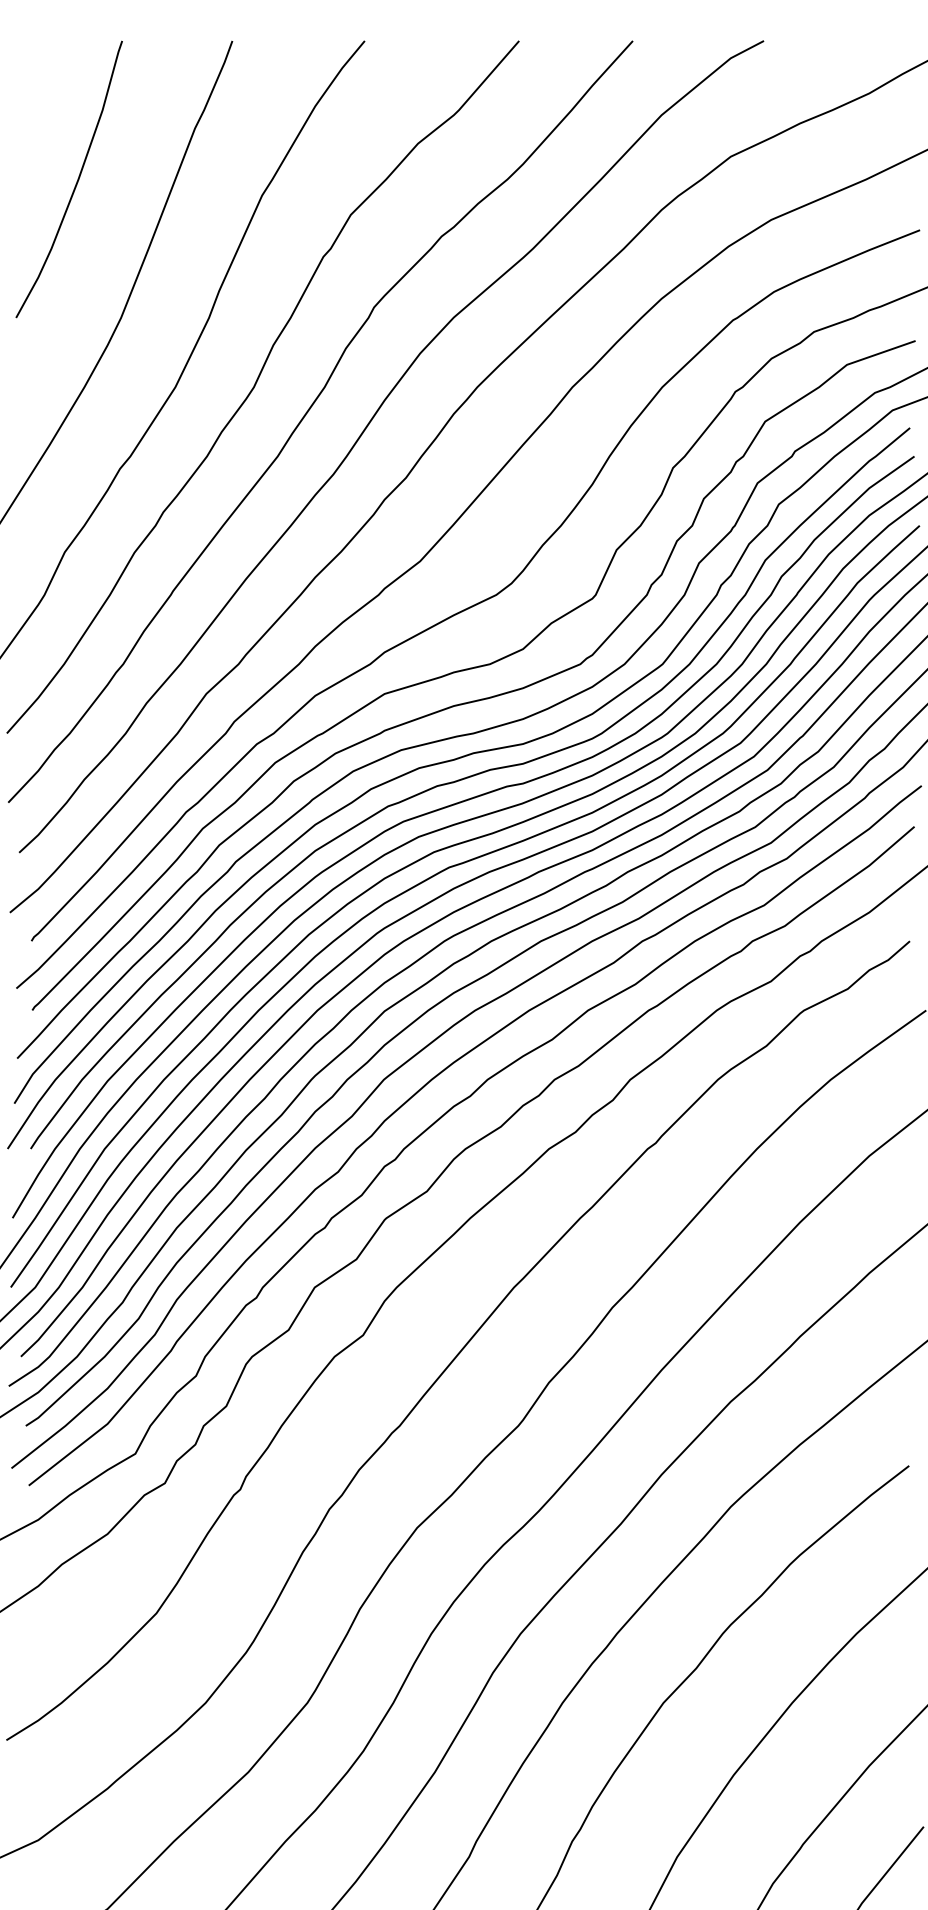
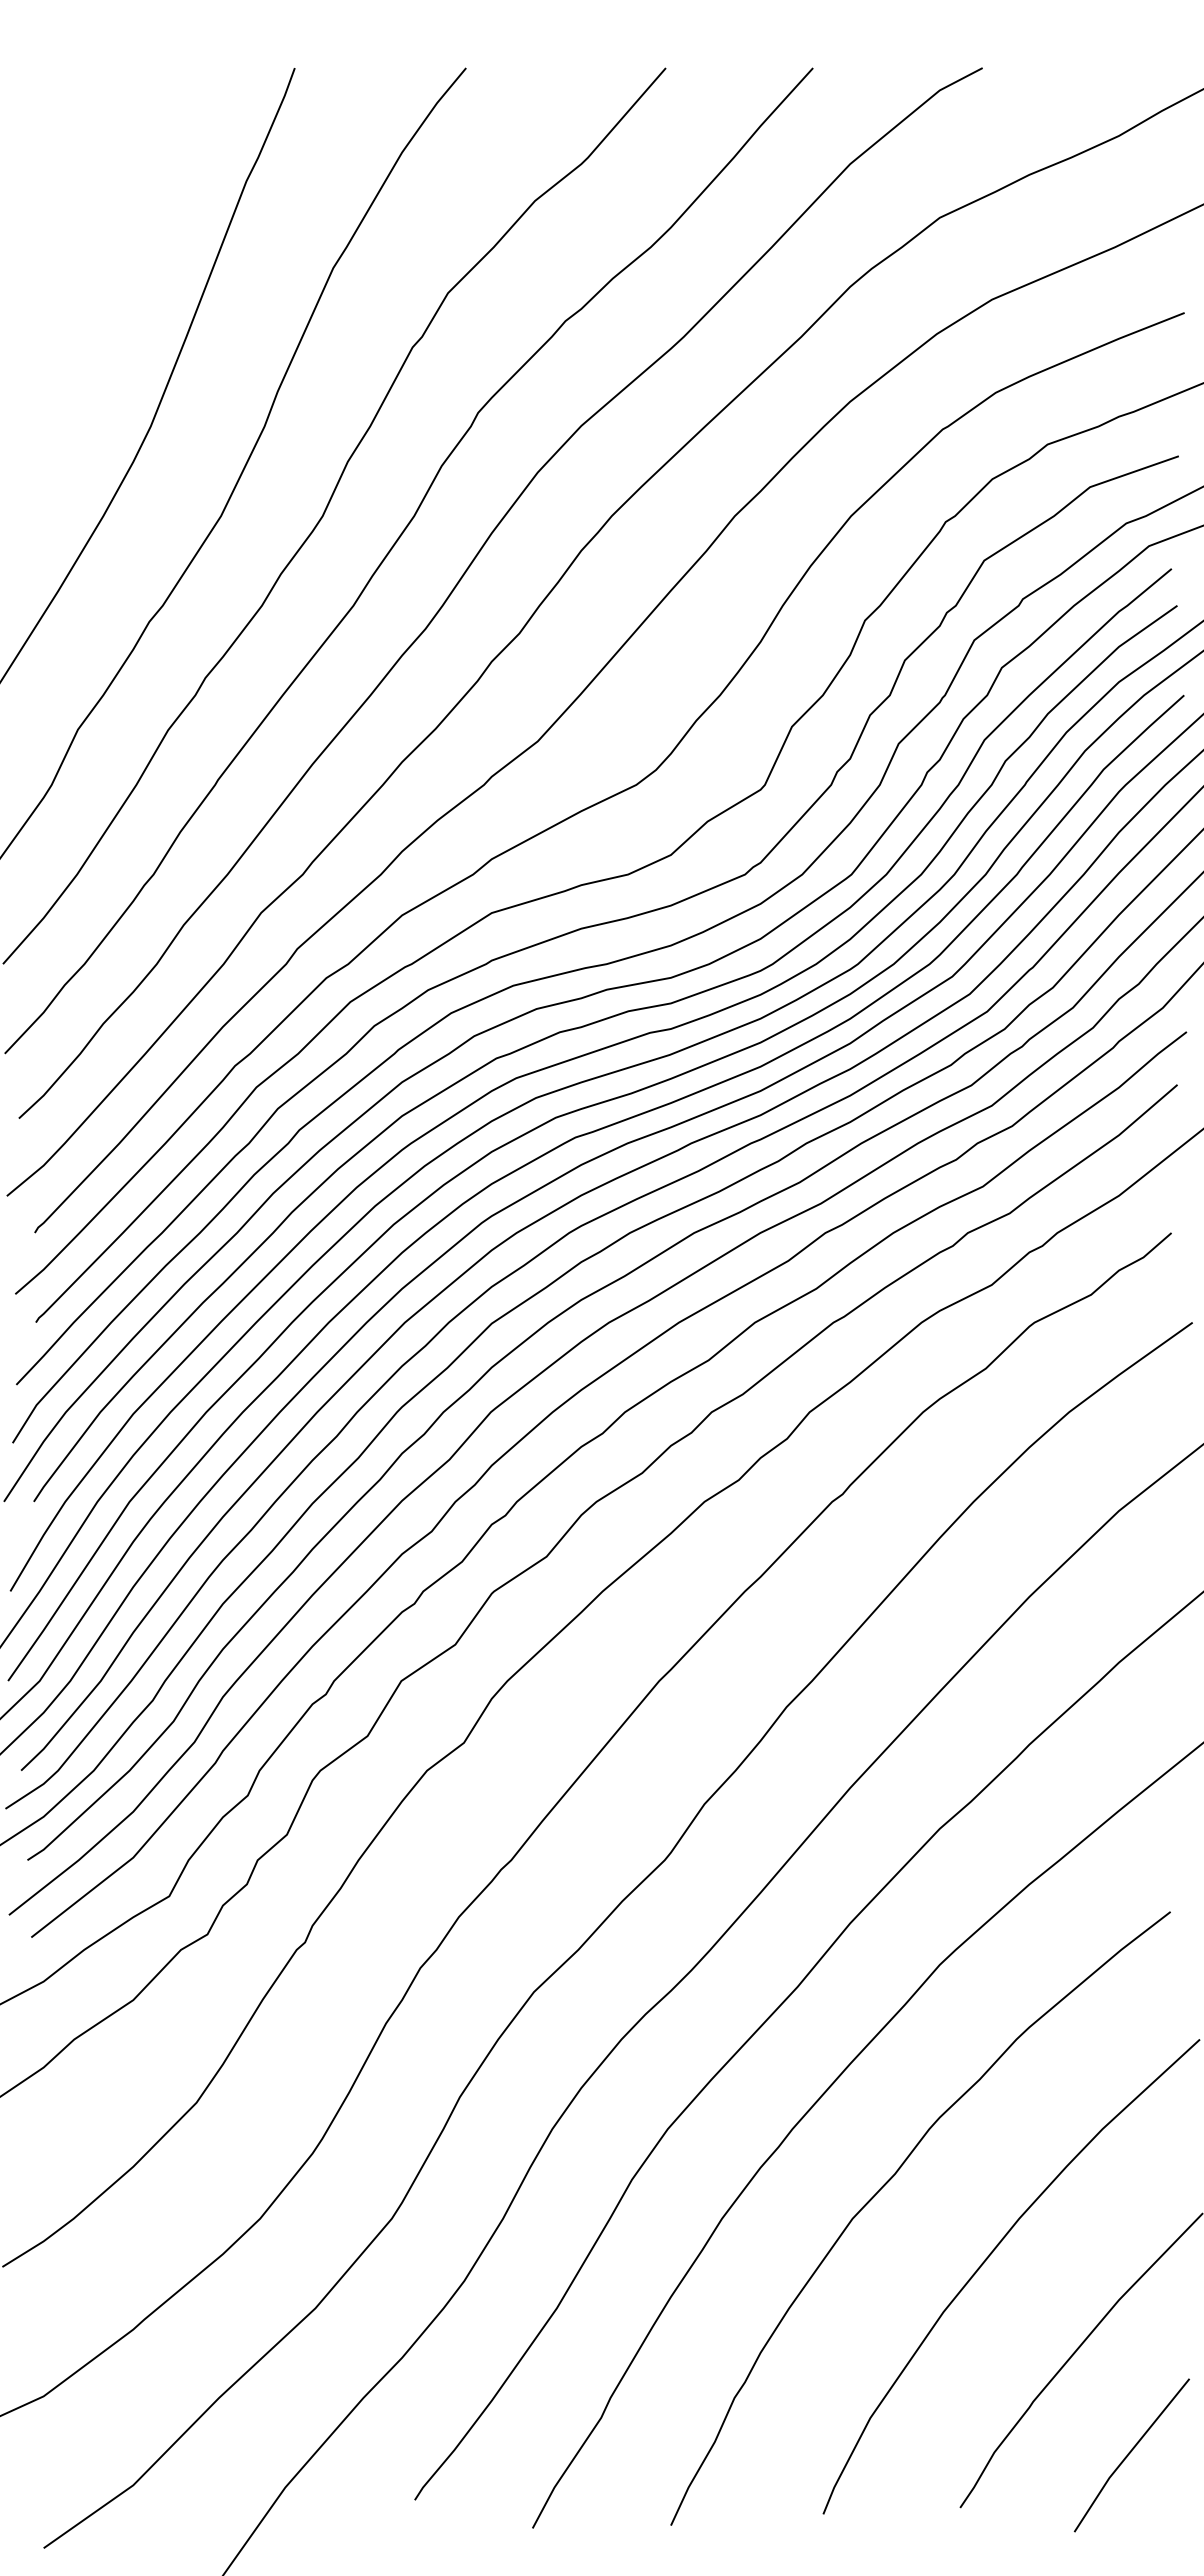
curve: (76, 181) -> (93, 249), removed

